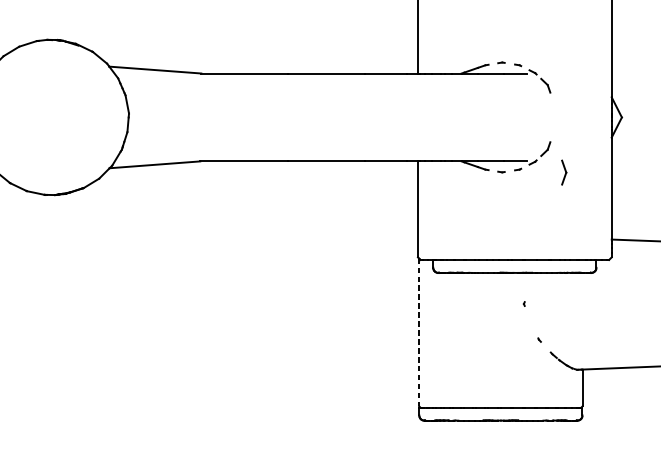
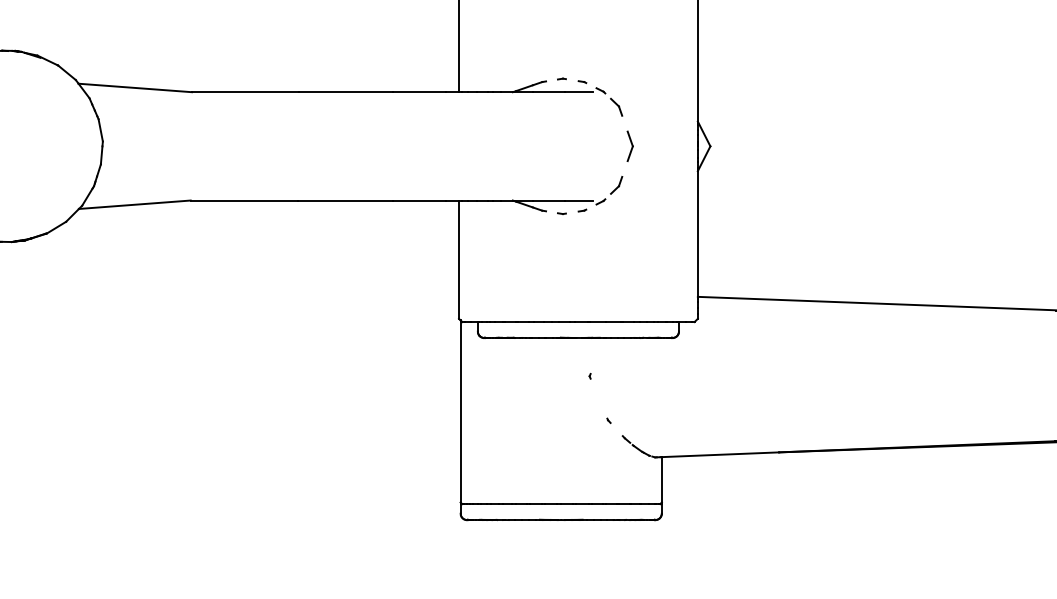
part: (563, 171) -> (629, 145), moved
line: (419, 332) -> (460, 411), dashed -> solid

